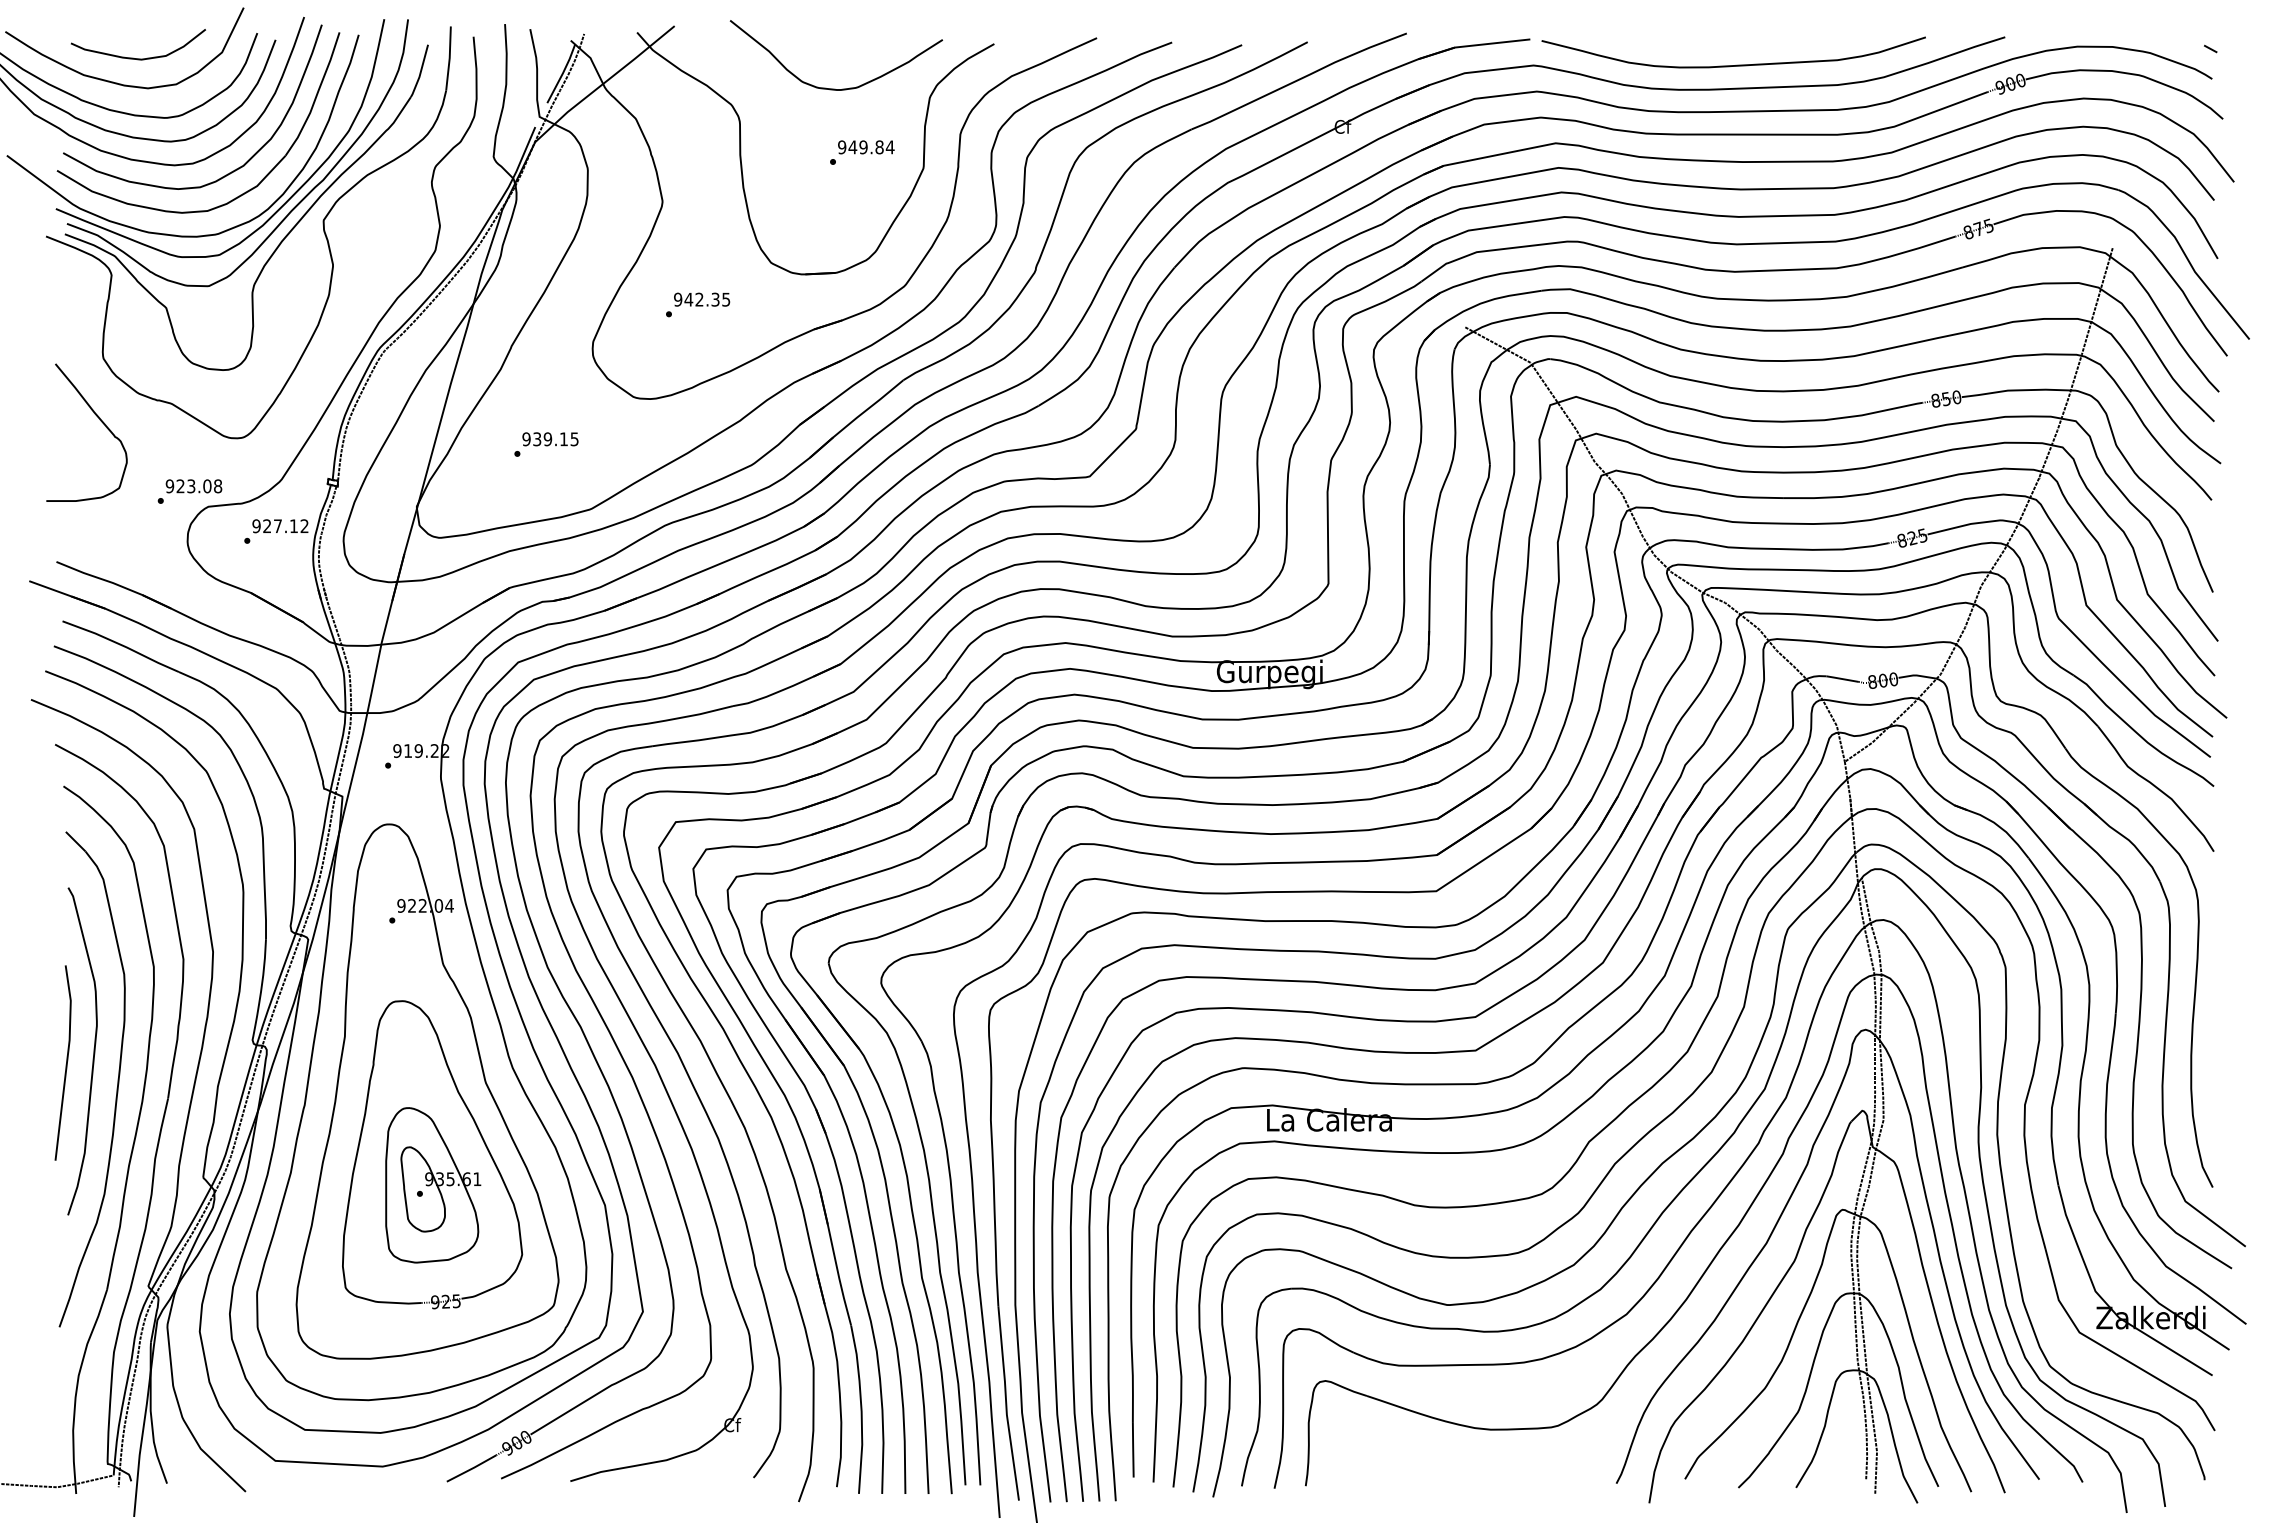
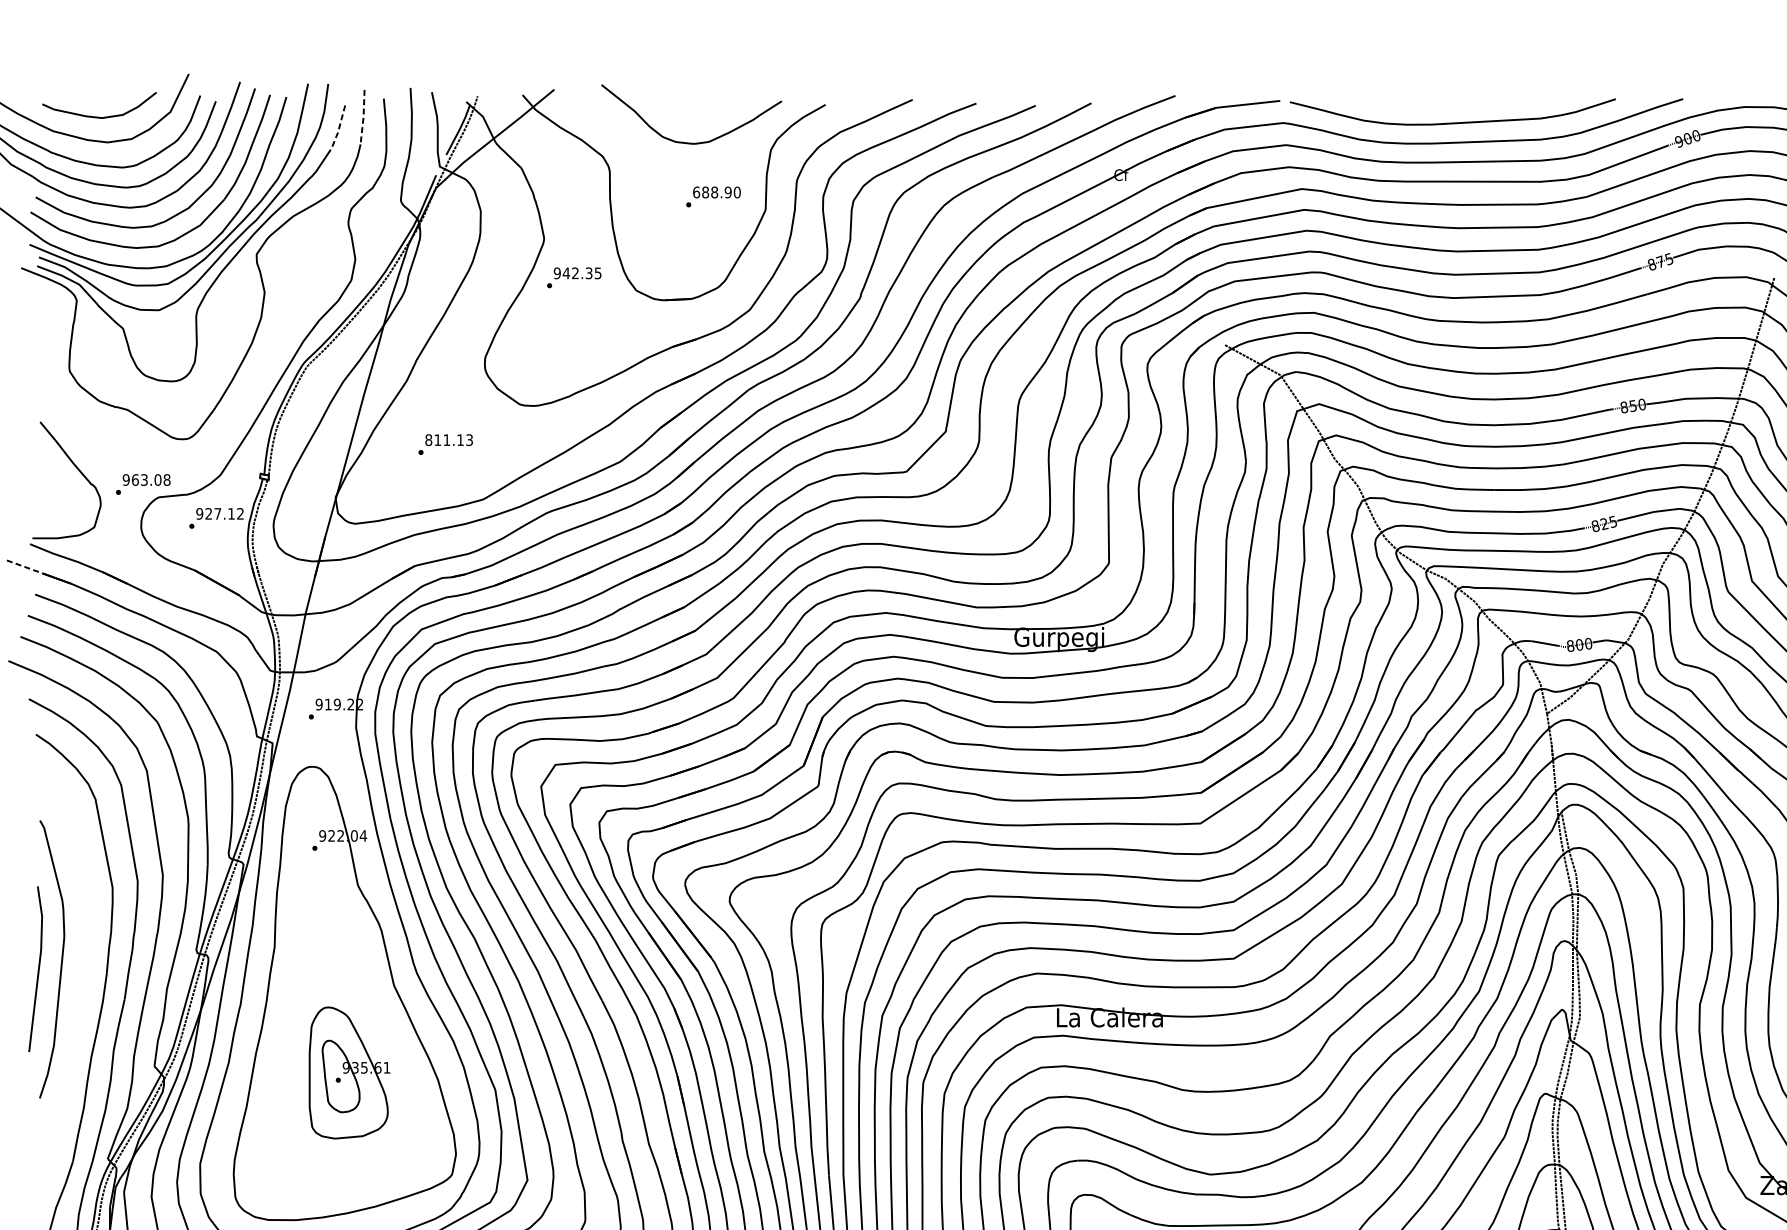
line: (449, 58) -> (363, 117), solid -> dashed
line: (420, 73) -> (338, 129), solid -> dashed
text: (866, 147) -> (717, 192), 949.84 -> 688.90
text: (698, 304) -> (574, 277), moved
curve: (100, 421) -> (78, 470), moved
text: (550, 439) -> (449, 440), 939.15 -> 811.13
text: (180, 486) -> (135, 480), 923.08 -> 963.08
line: (50, 588) -> (24, 566), solid -> dashed
part: (117, 1079) -> (81, 983), removed
part: (478, 1132) -> (388, 1028), removed

